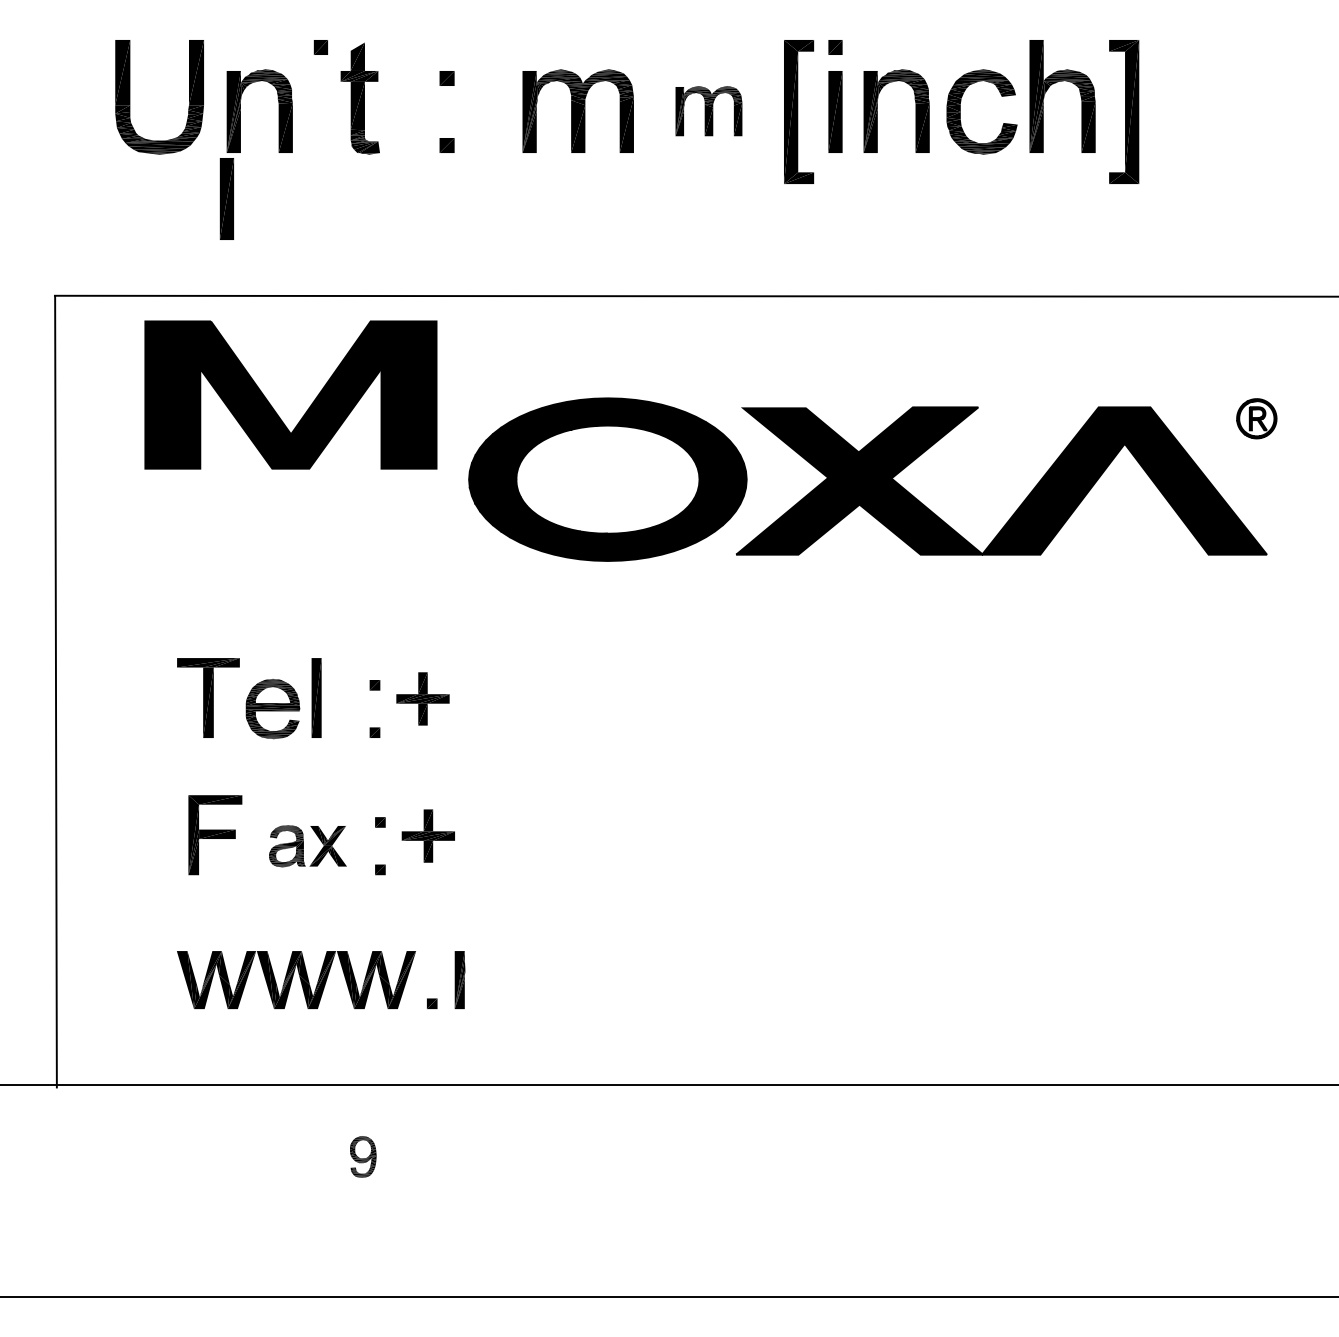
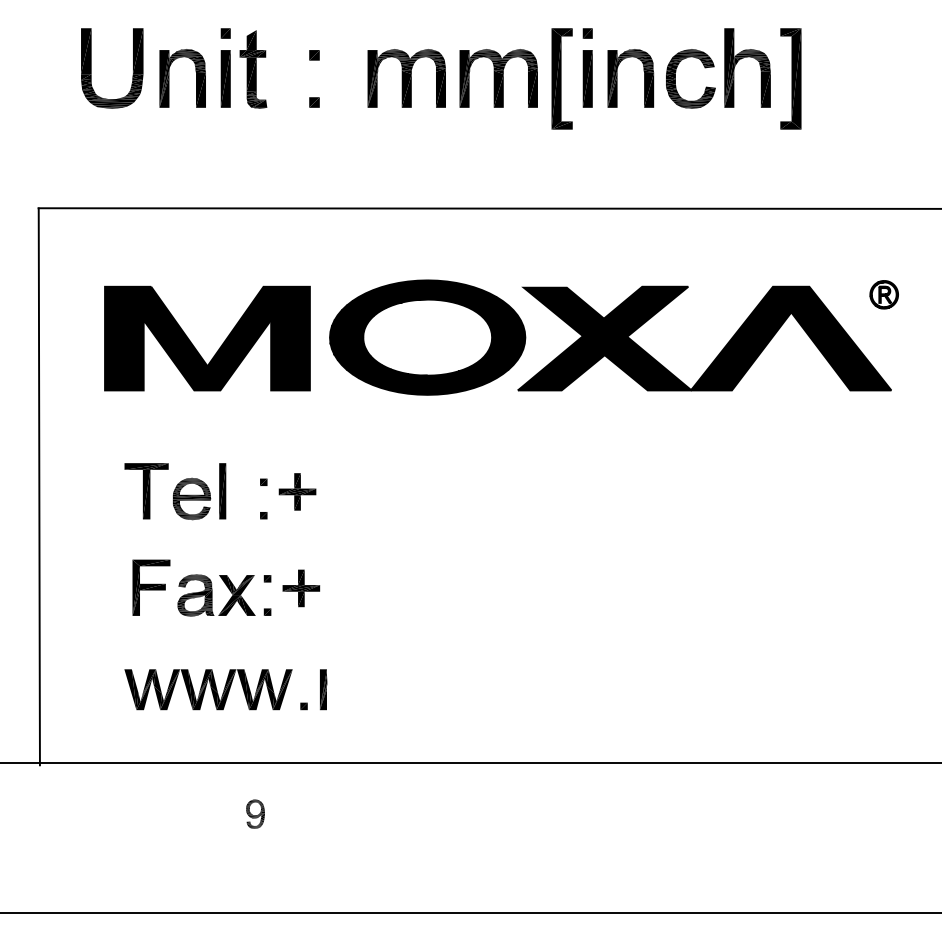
part: (708, 110) -> (498, 77), size x1.67
part: (226, 198) -> (225, 78), moved
part: (273, 407) -> (195, 347), moved
part: (307, 846) -> (216, 595), size x1.43

